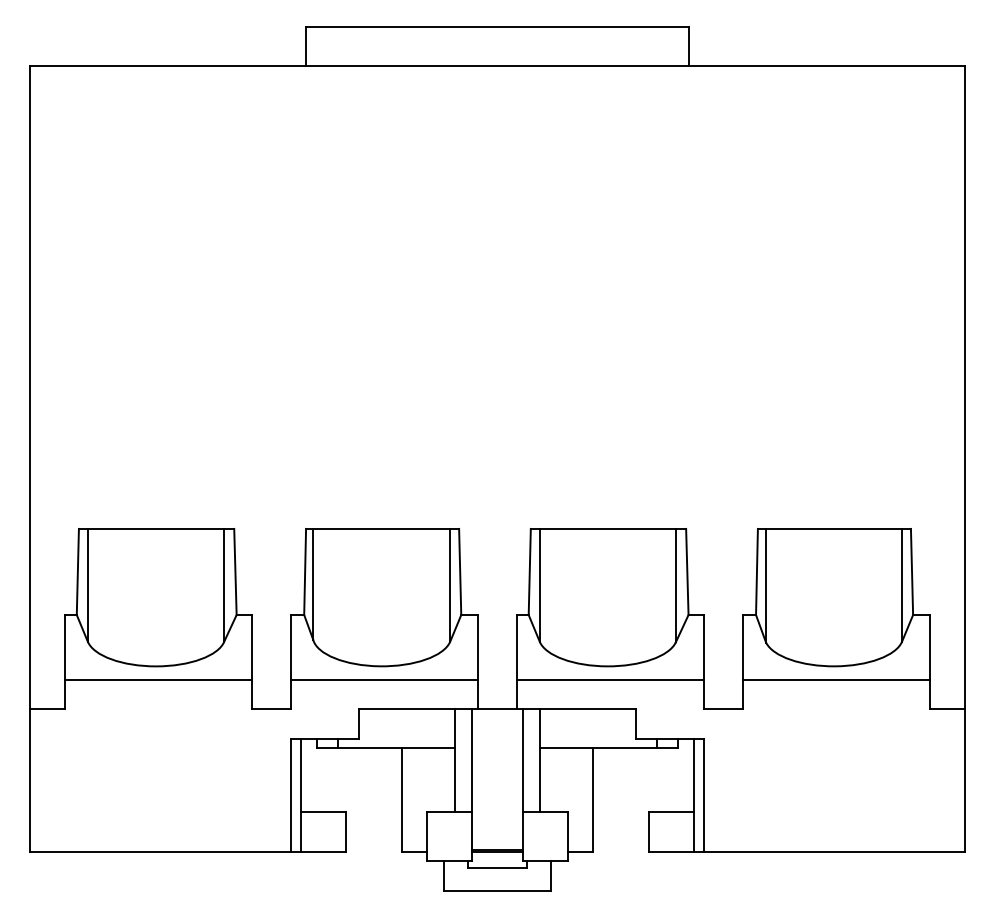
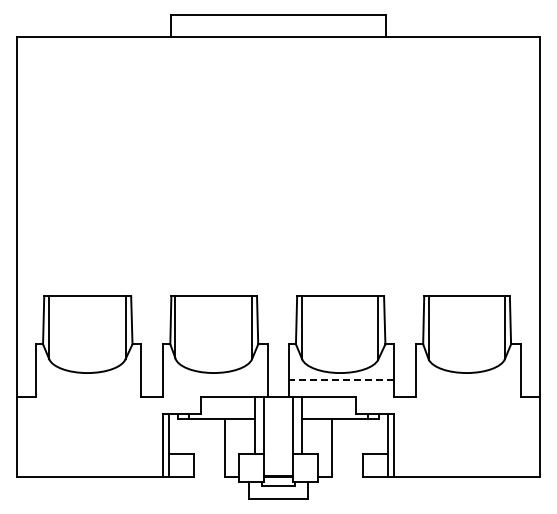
line: (157, 679) -> (88, 380), removed
line: (383, 679) -> (214, 380), removed
line: (610, 679) -> (341, 380), solid -> dashed
line: (835, 679) -> (467, 380), removed

